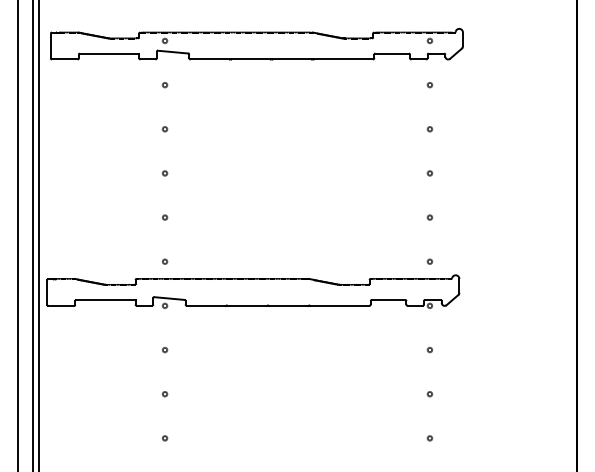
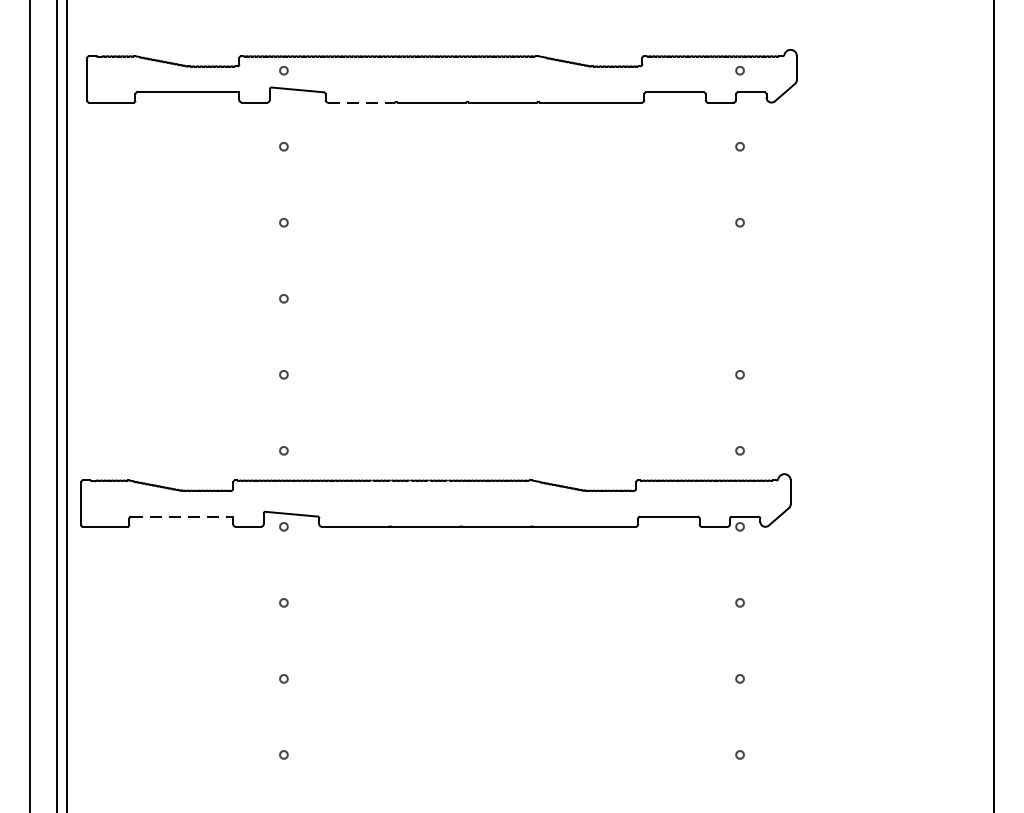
line: (210, 59) -> (362, 102), solid -> dashed
circle: (429, 173) -> (739, 298), removed
line: (105, 300) -> (181, 517), solid -> dashed

